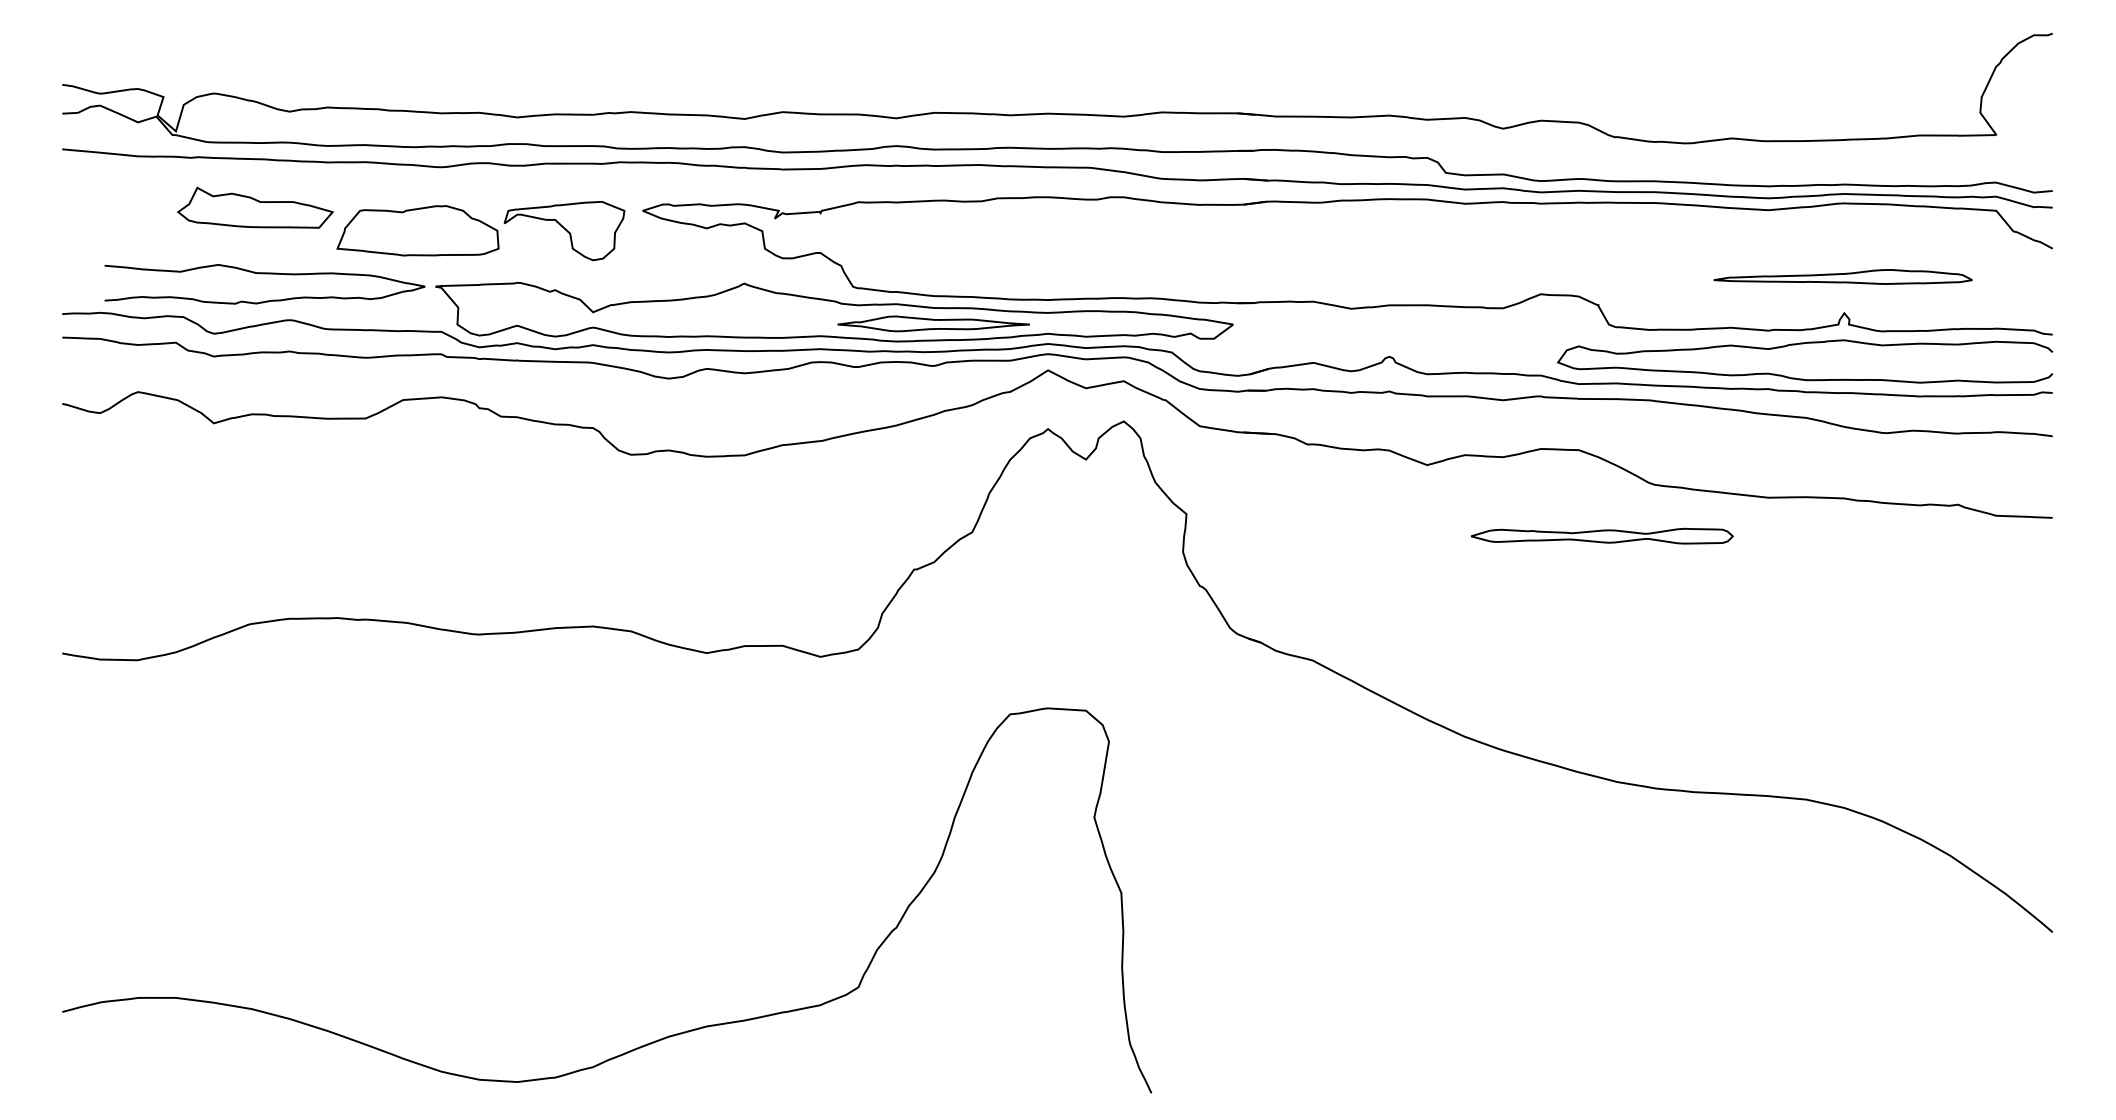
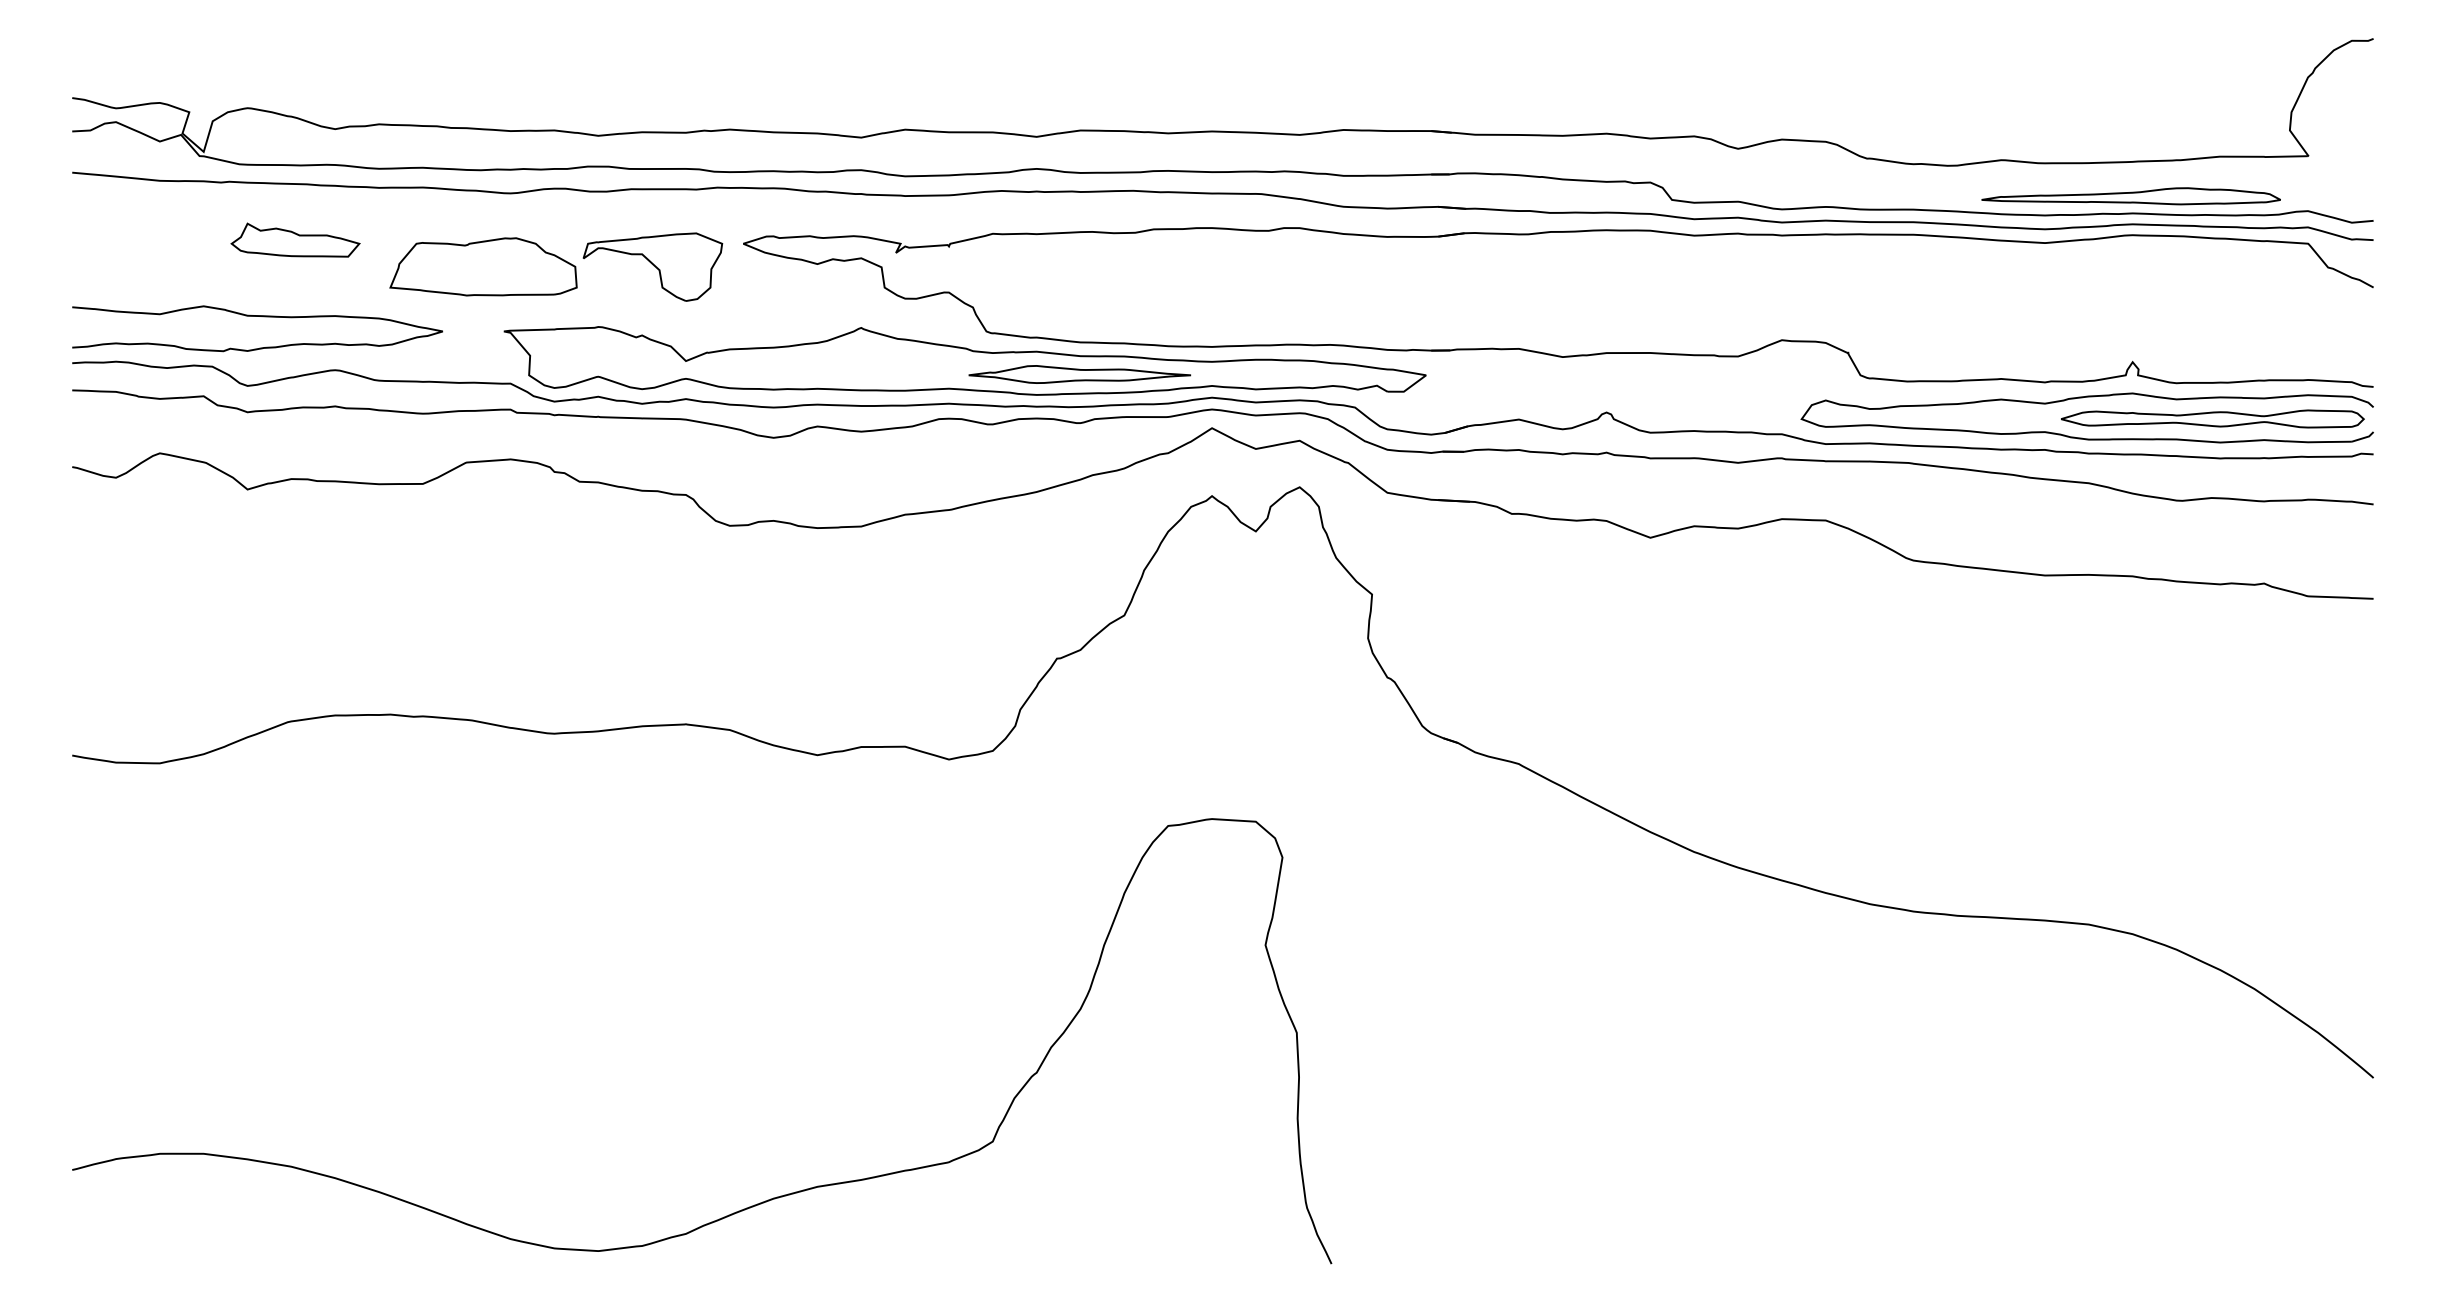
part: (255, 207) -> (295, 239), size x0.71
curve: (264, 273) -> (257, 316), moved
part: (1842, 277) -> (2130, 196), moved
part: (1602, 535) -> (2212, 418), moved

